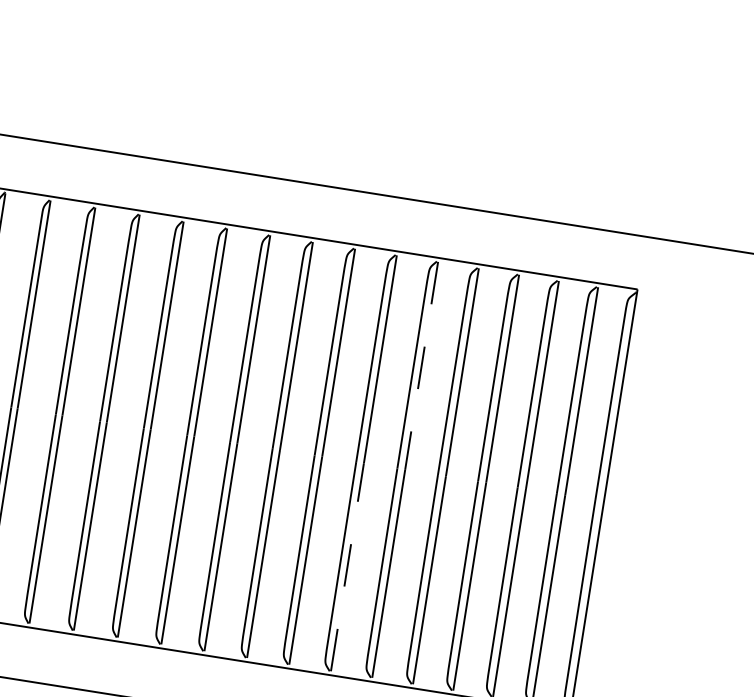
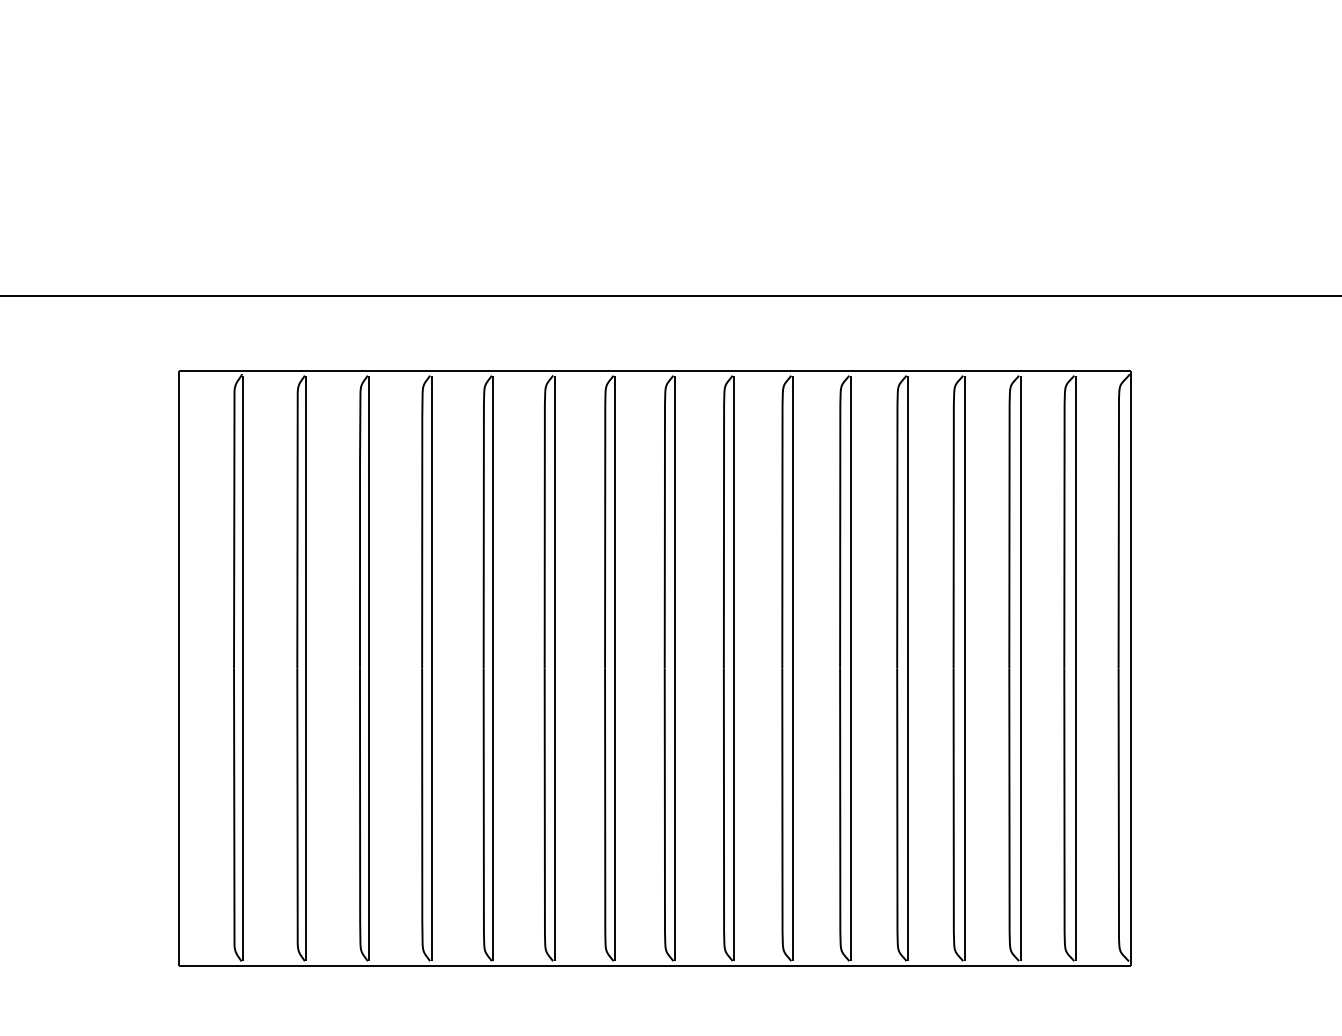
line: (421, 366) -> (851, 522), dashed -> solid
line: (347, 567) -> (793, 814), dashed -> solid

